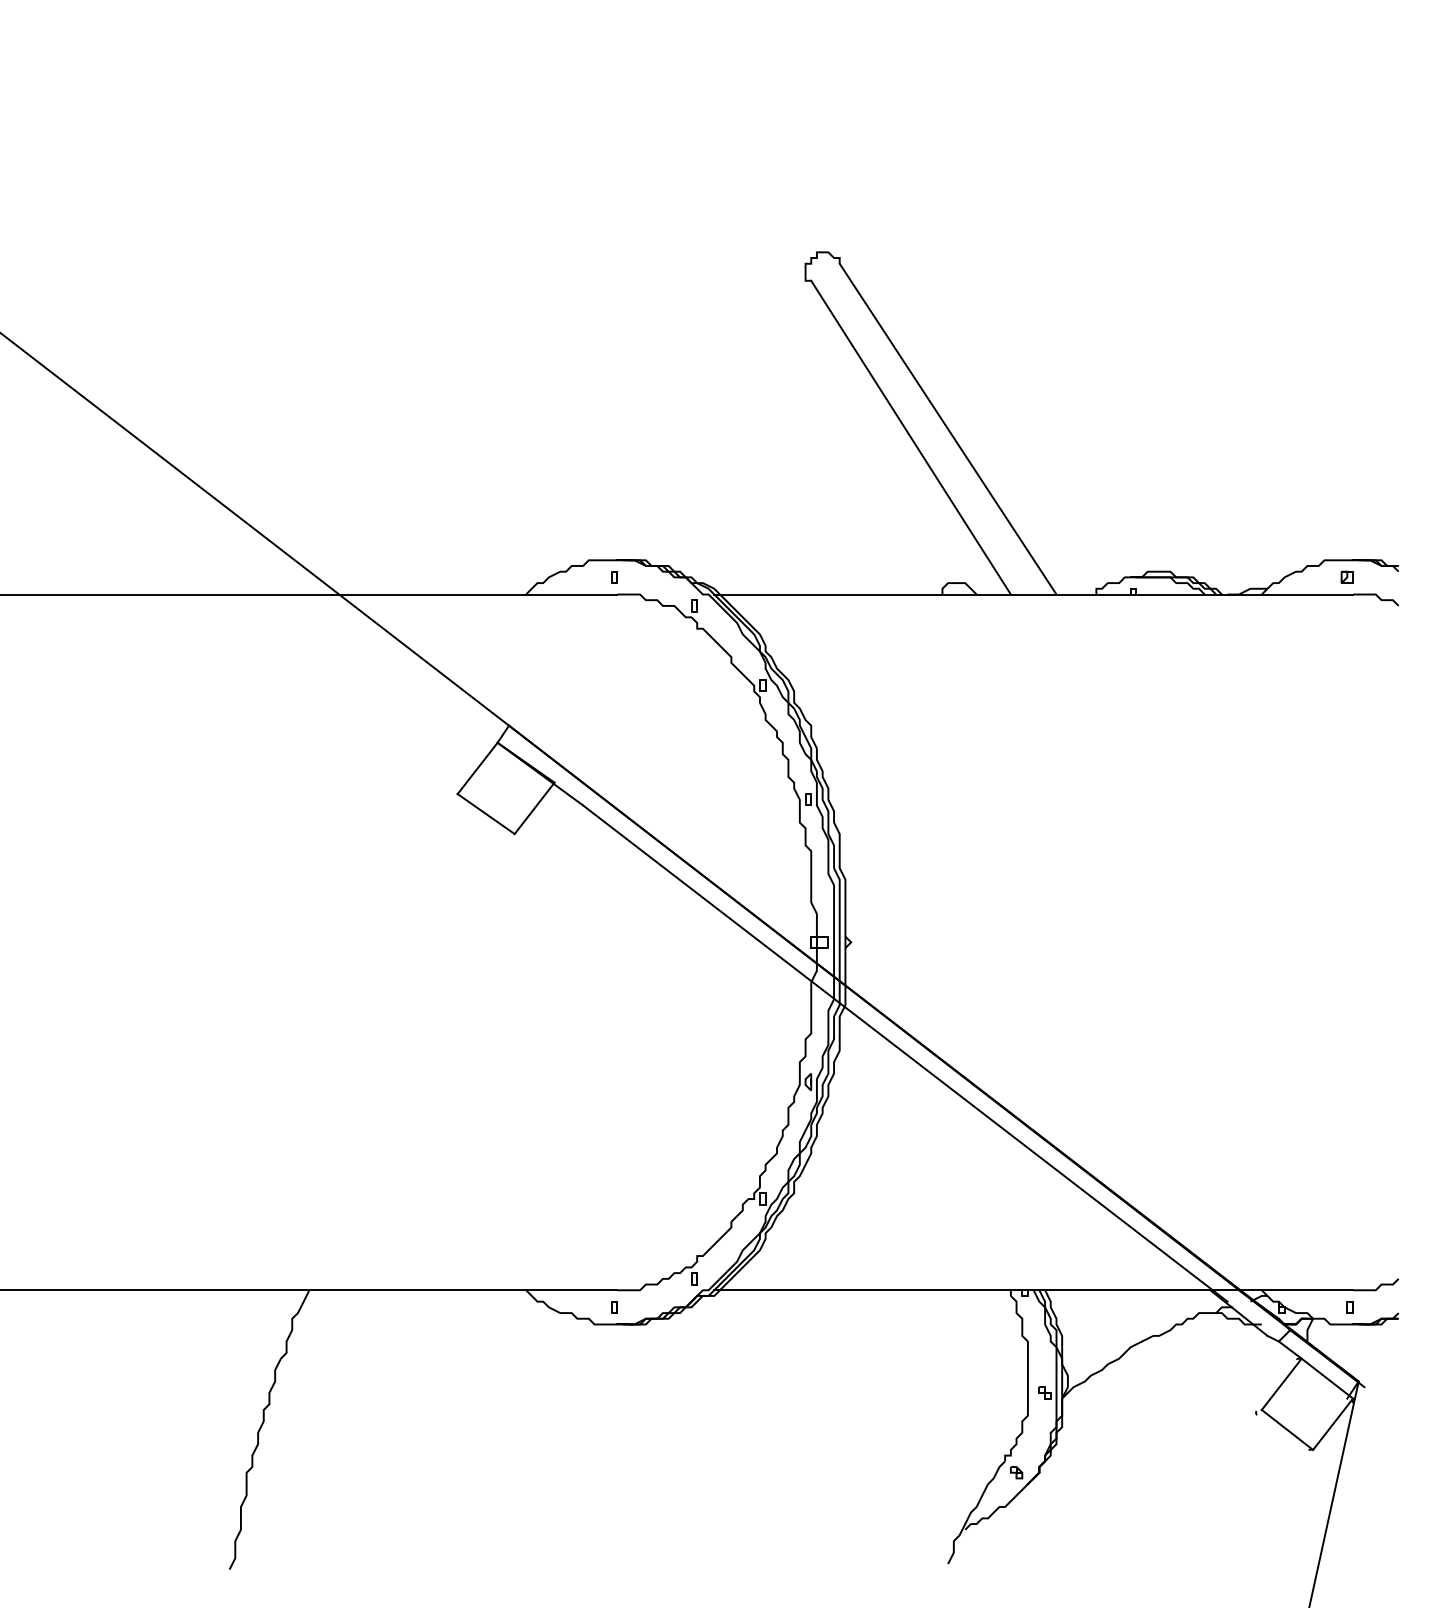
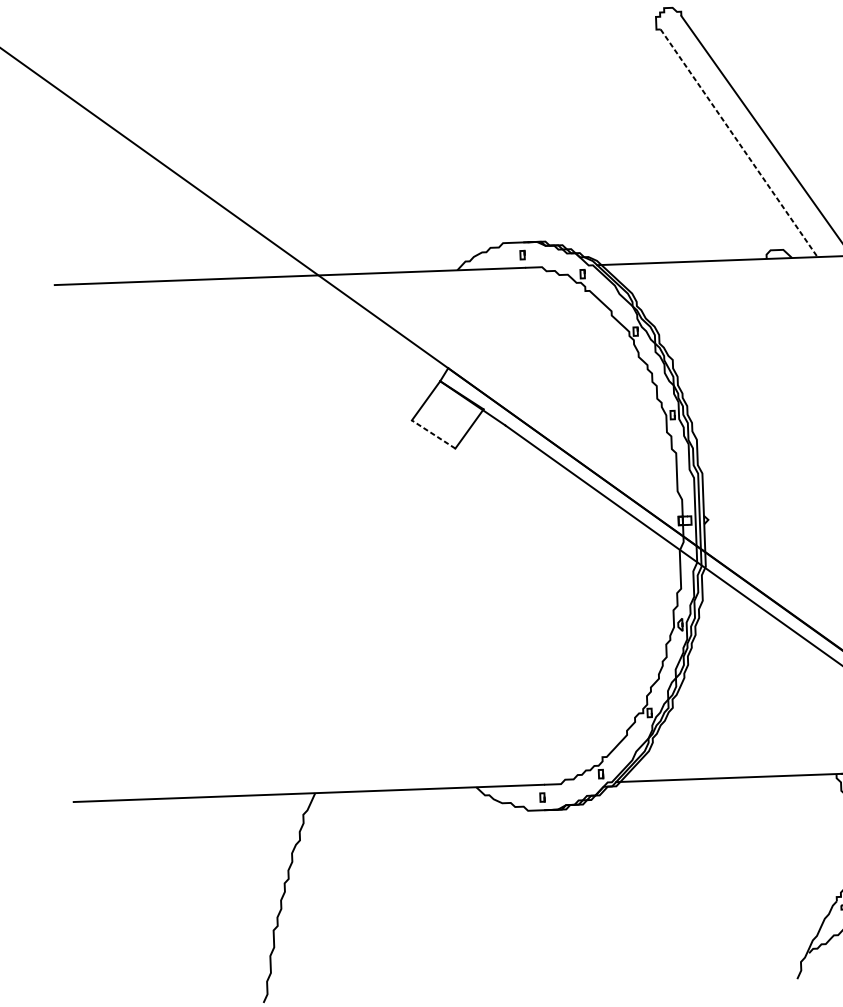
line: (911, 437) -> (739, 143), solid -> dashed
line: (486, 814) -> (433, 434), solid -> dashed

